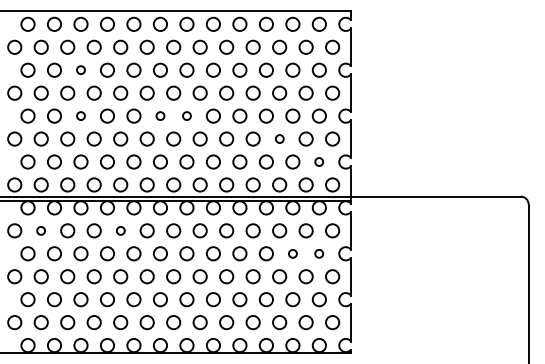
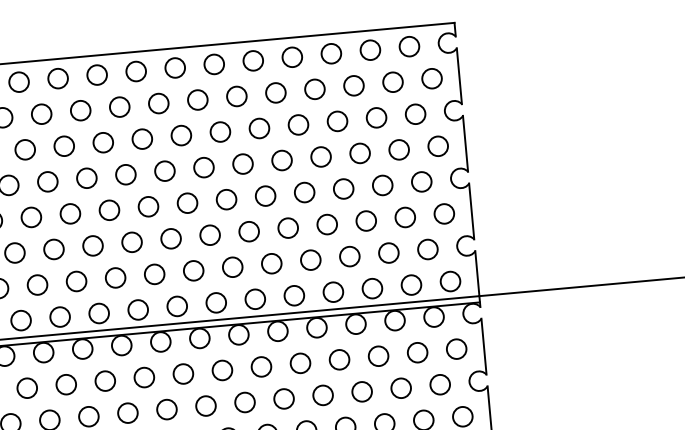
circle: (80, 69) -> (63, 145), size x1.67
circle: (80, 115) -> (69, 212), size x1.67
circle: (160, 115) -> (187, 202), size x1.67
circle: (186, 115) -> (225, 198), size x1.67
circle: (279, 138) -> (365, 220), size x1.67
circle: (318, 161) -> (426, 248), size x1.67
circle: (40, 230) -> (26, 387), size x1.67
circle: (120, 230) -> (144, 377), size x1.67
circle: (292, 253) -> (400, 387), size x1.67
circle: (318, 253) -> (438, 384), size x1.67

